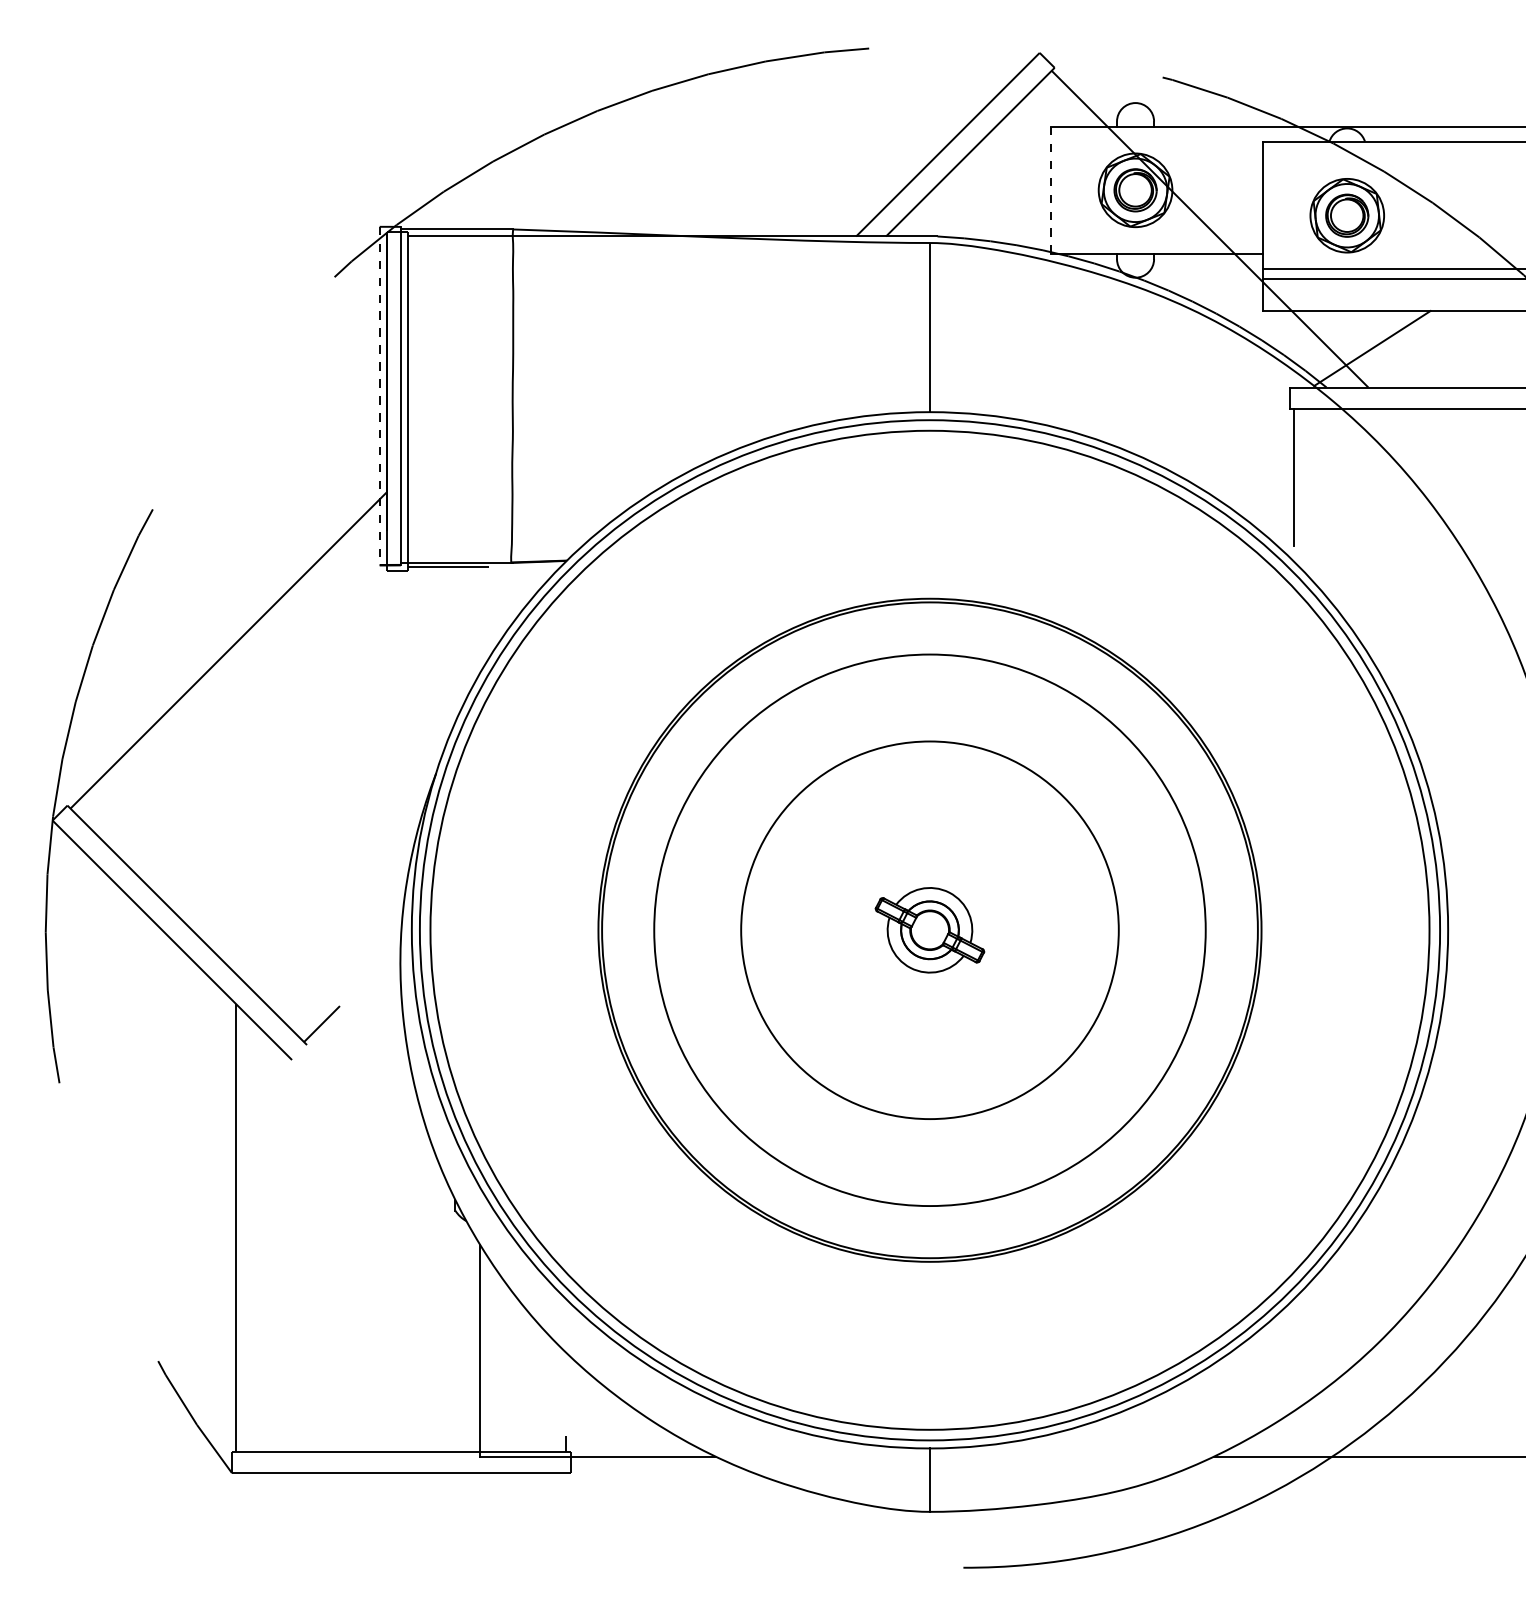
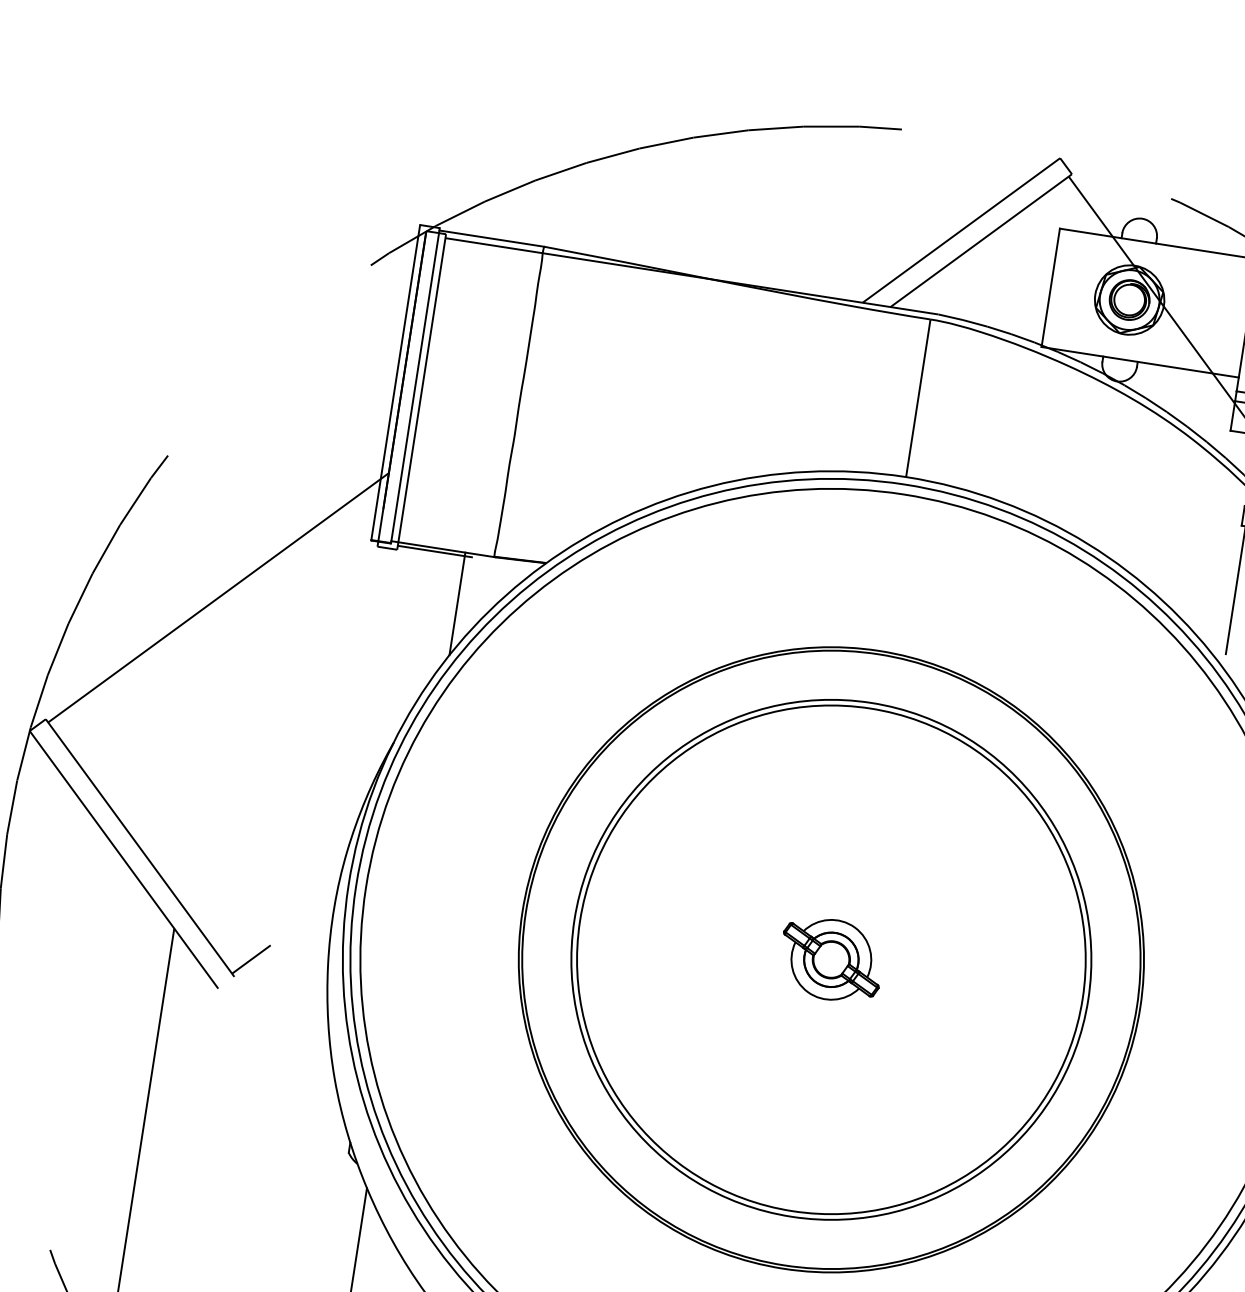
line: (1050, 190) -> (1050, 287), dashed -> solid
line: (379, 396) -> (395, 383), dashed -> solid
line: (480, 617) -> (457, 603), added
circle: (929, 930) -> (830, 959), size x1.43

